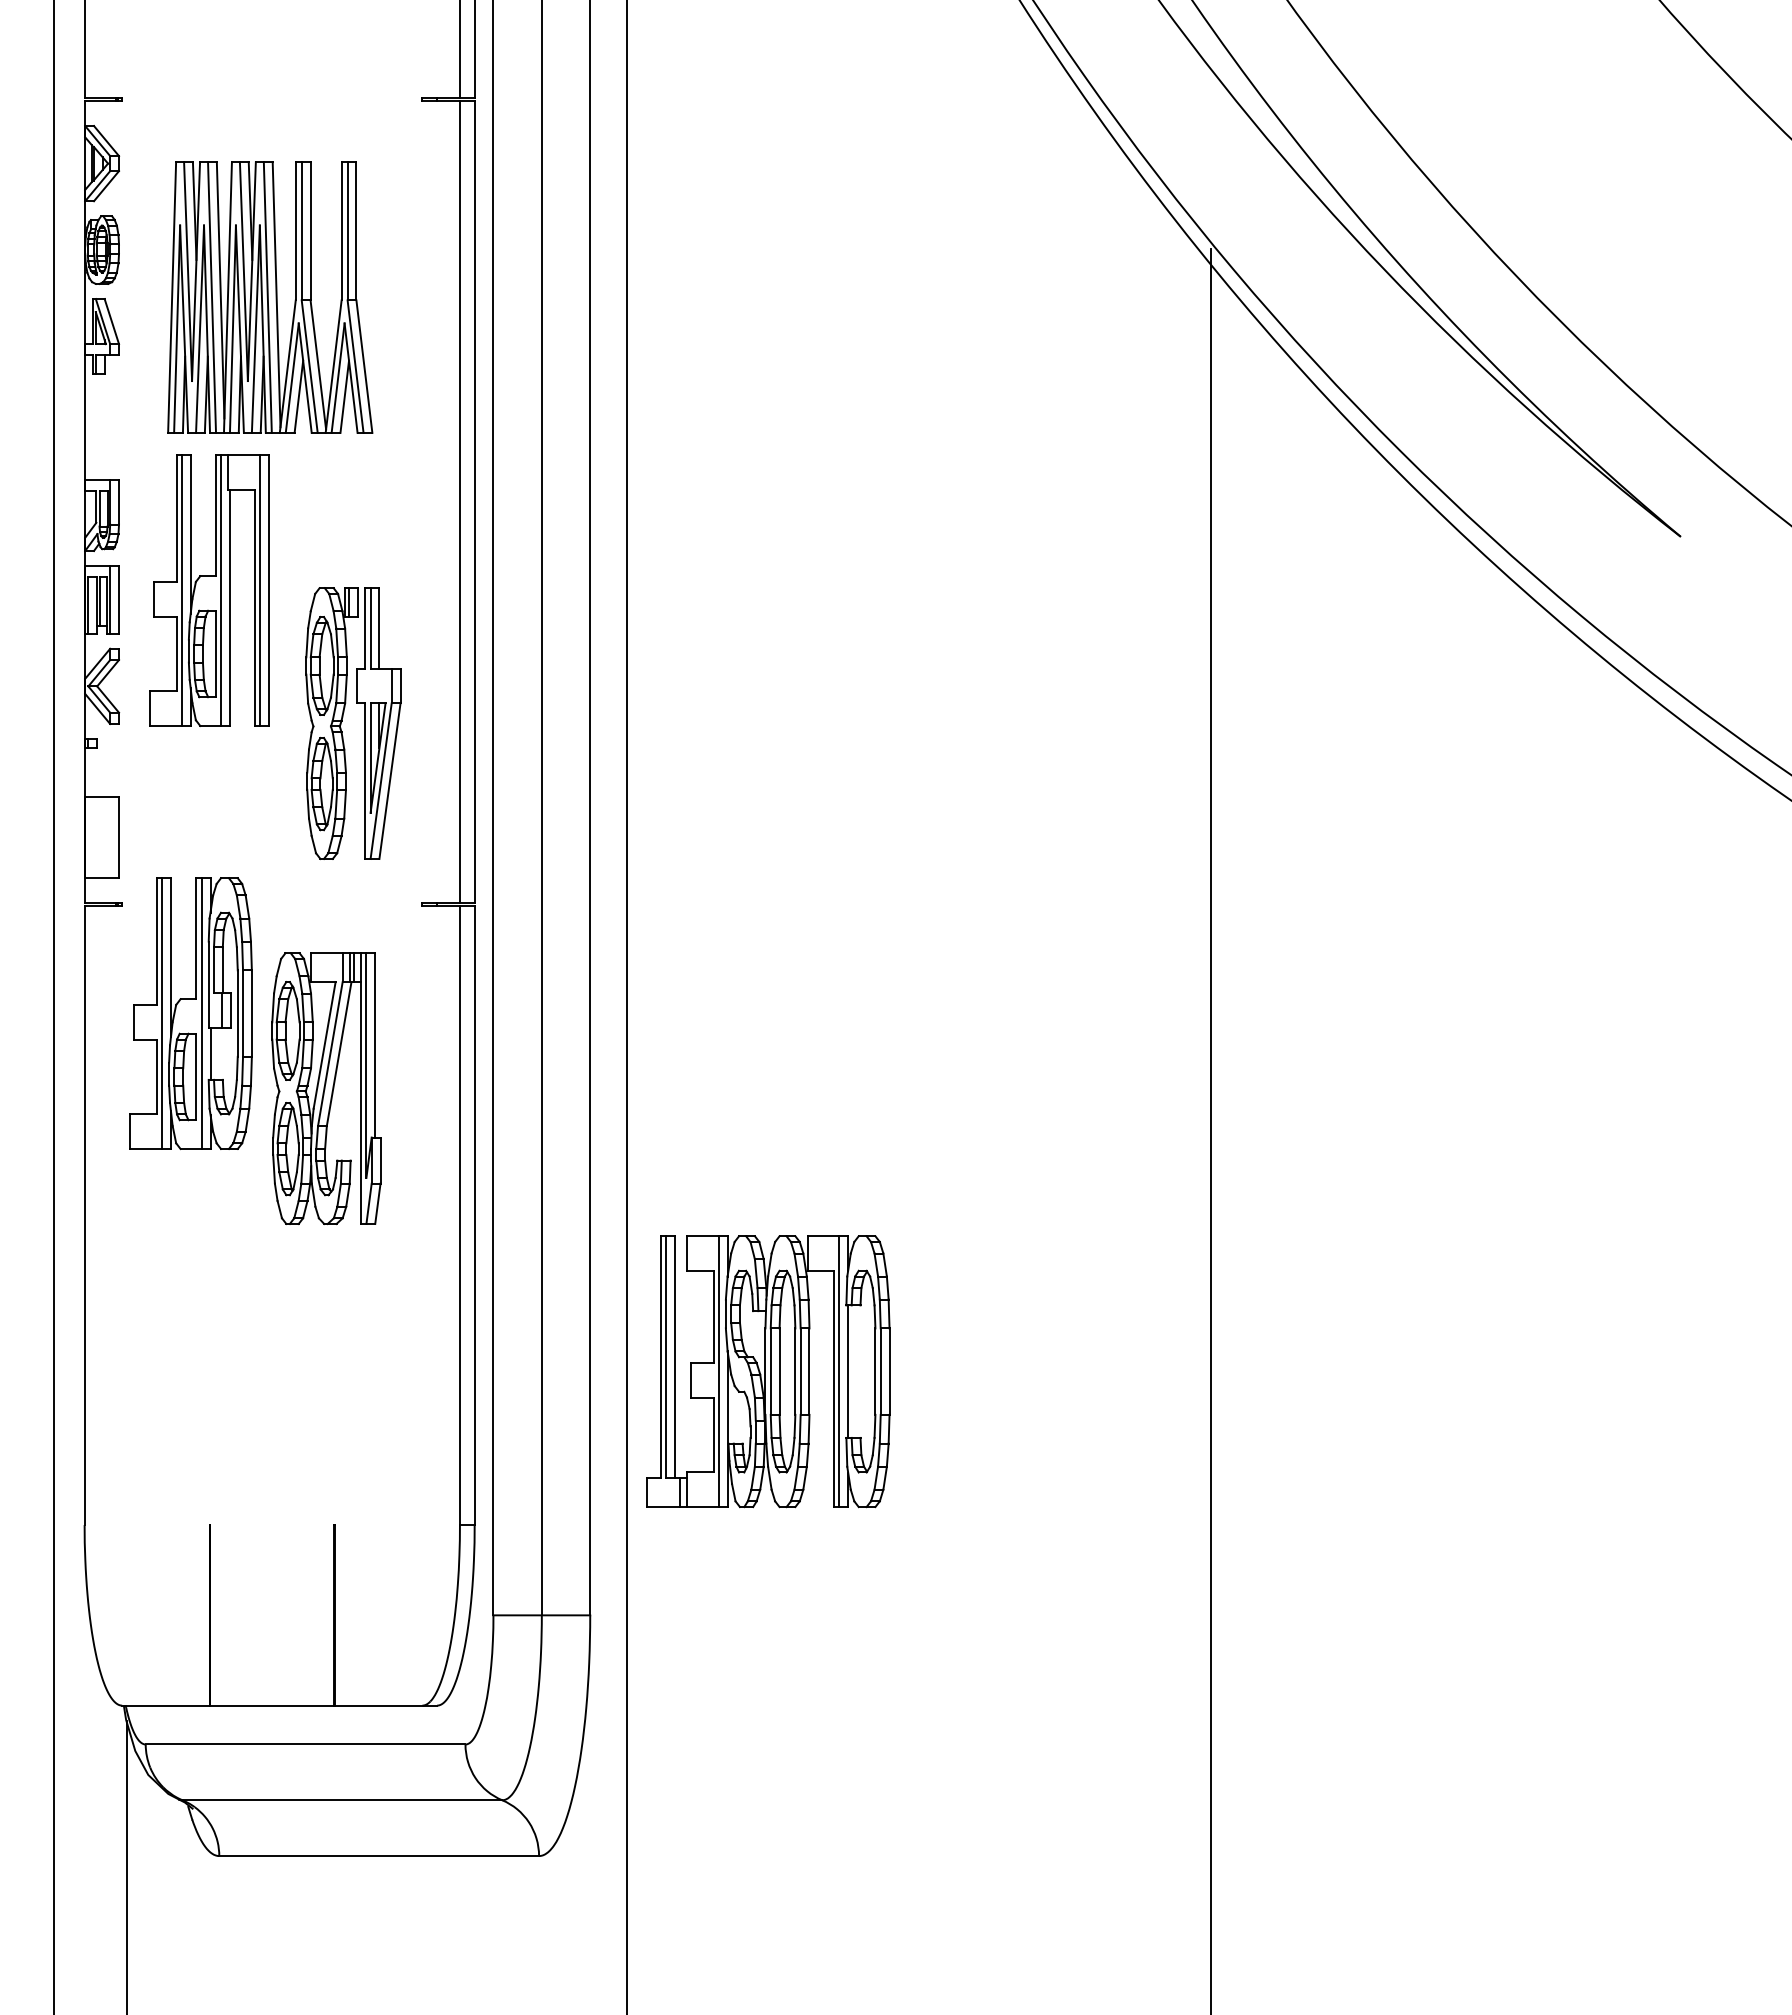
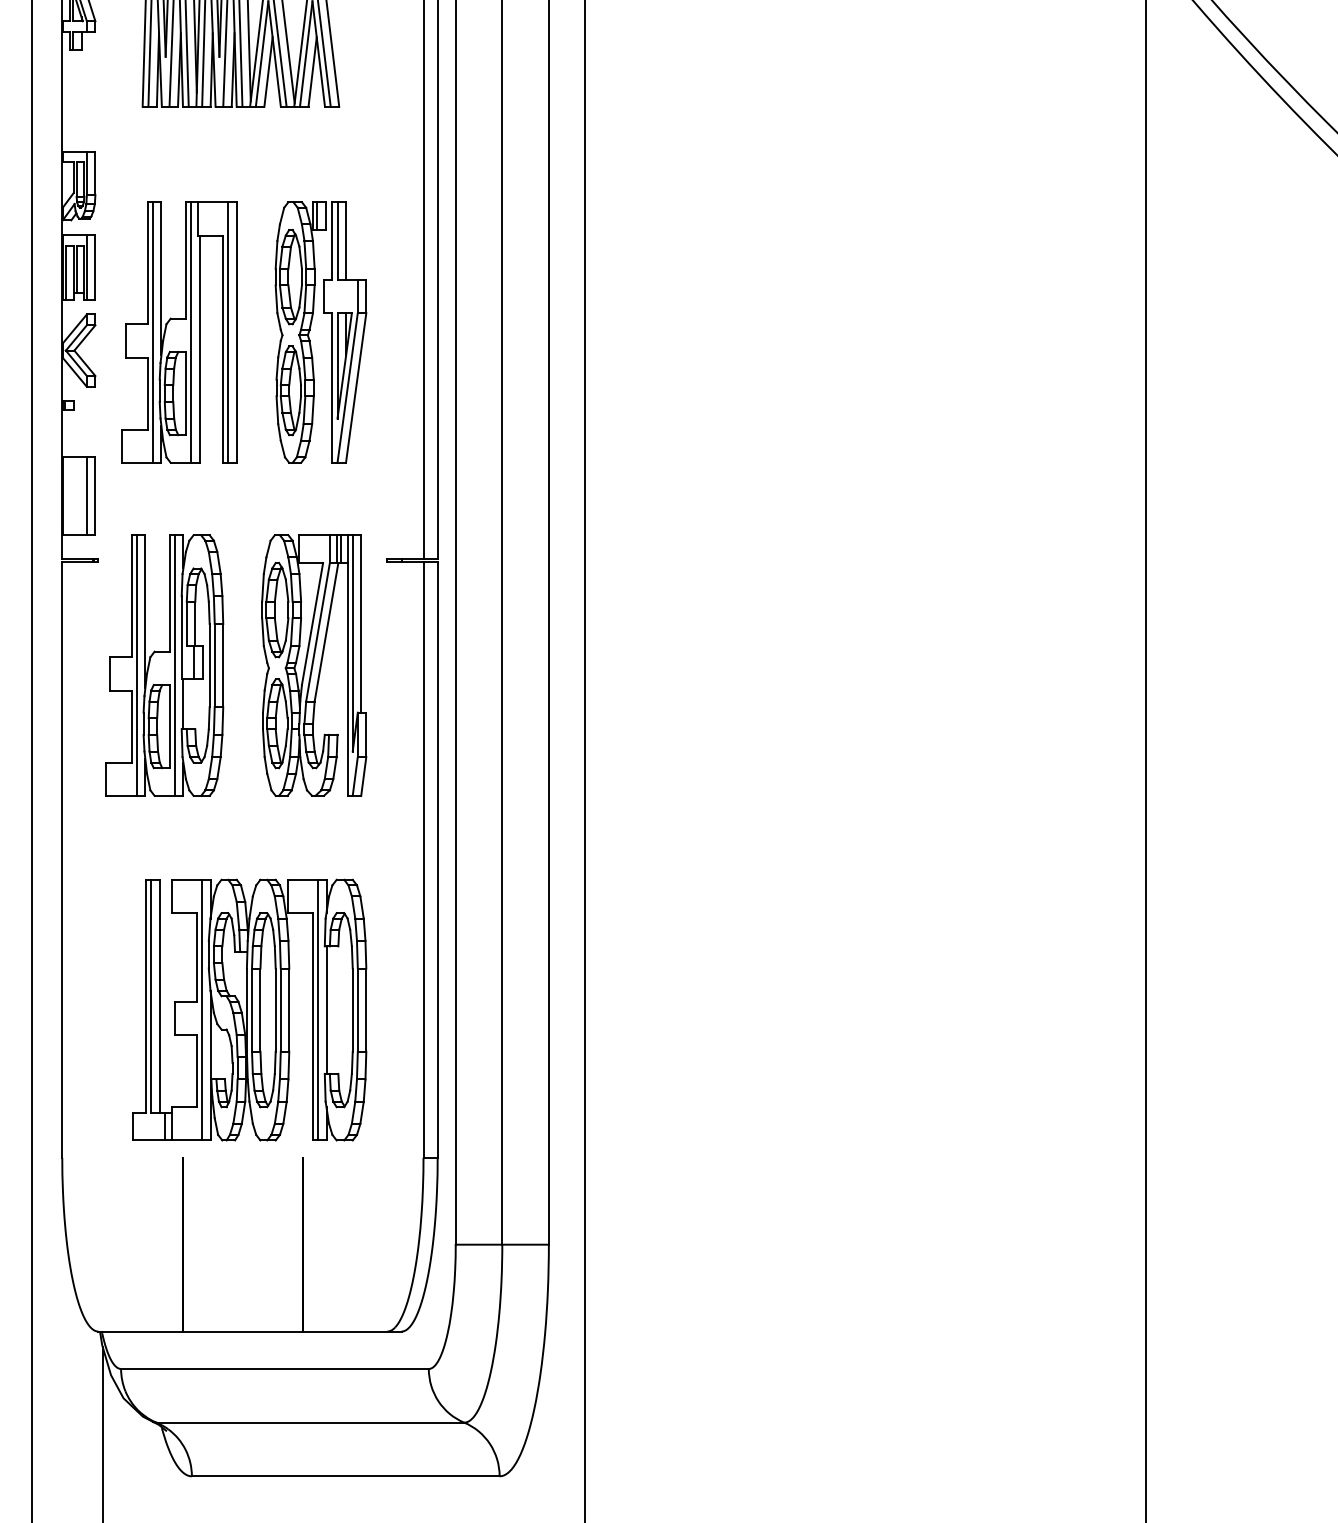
part: (209, 590) -> (179, 332), moved
part: (364, 723) -> (331, 332), moved
line: (110, 837) -> (87, 496), added
part: (326, 1088) -> (314, 665), moved
part: (768, 1371) -> (249, 1010), moved

